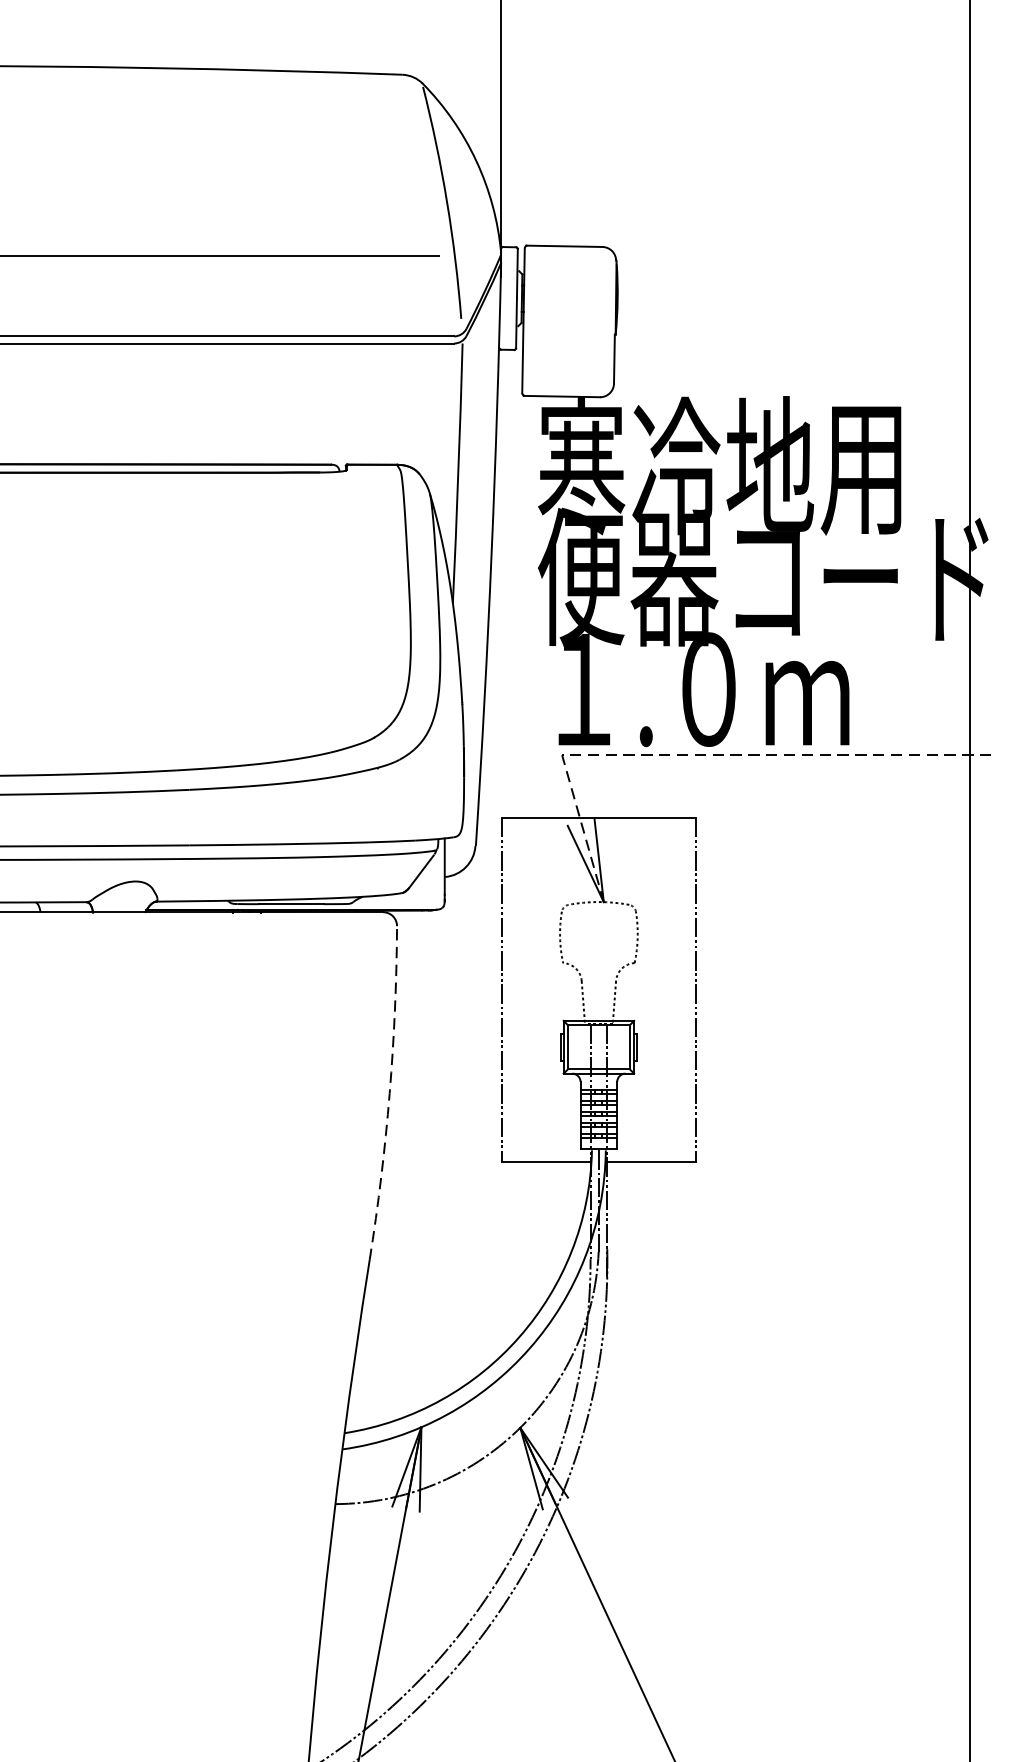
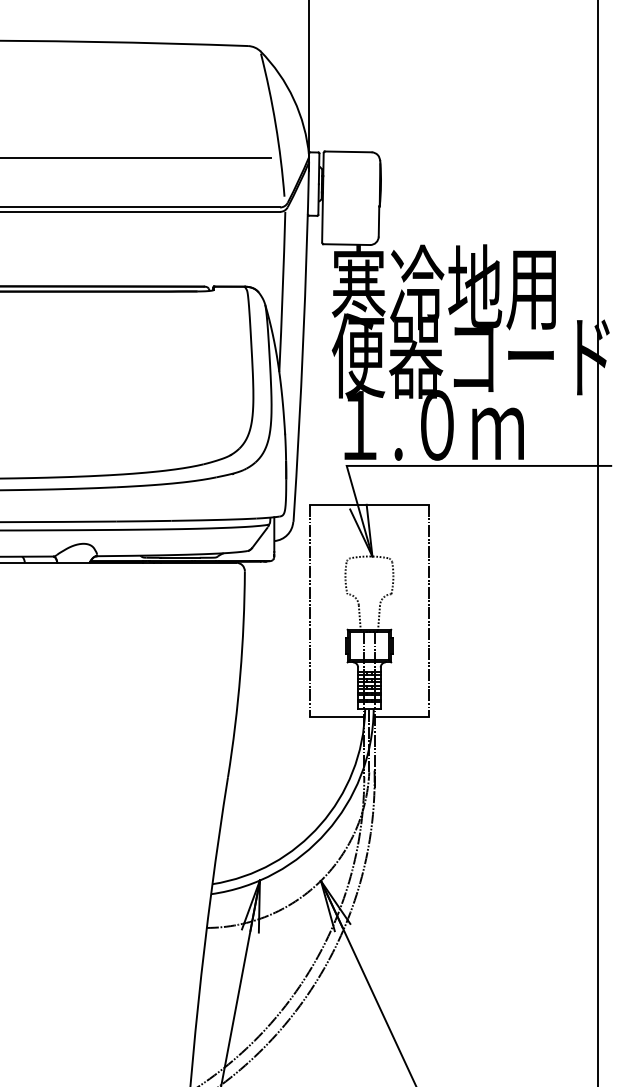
line: (699, 754) -> (431, 465), dashed -> solid
arc: (389, 1093) -> (240, 674), dashed -> solid

